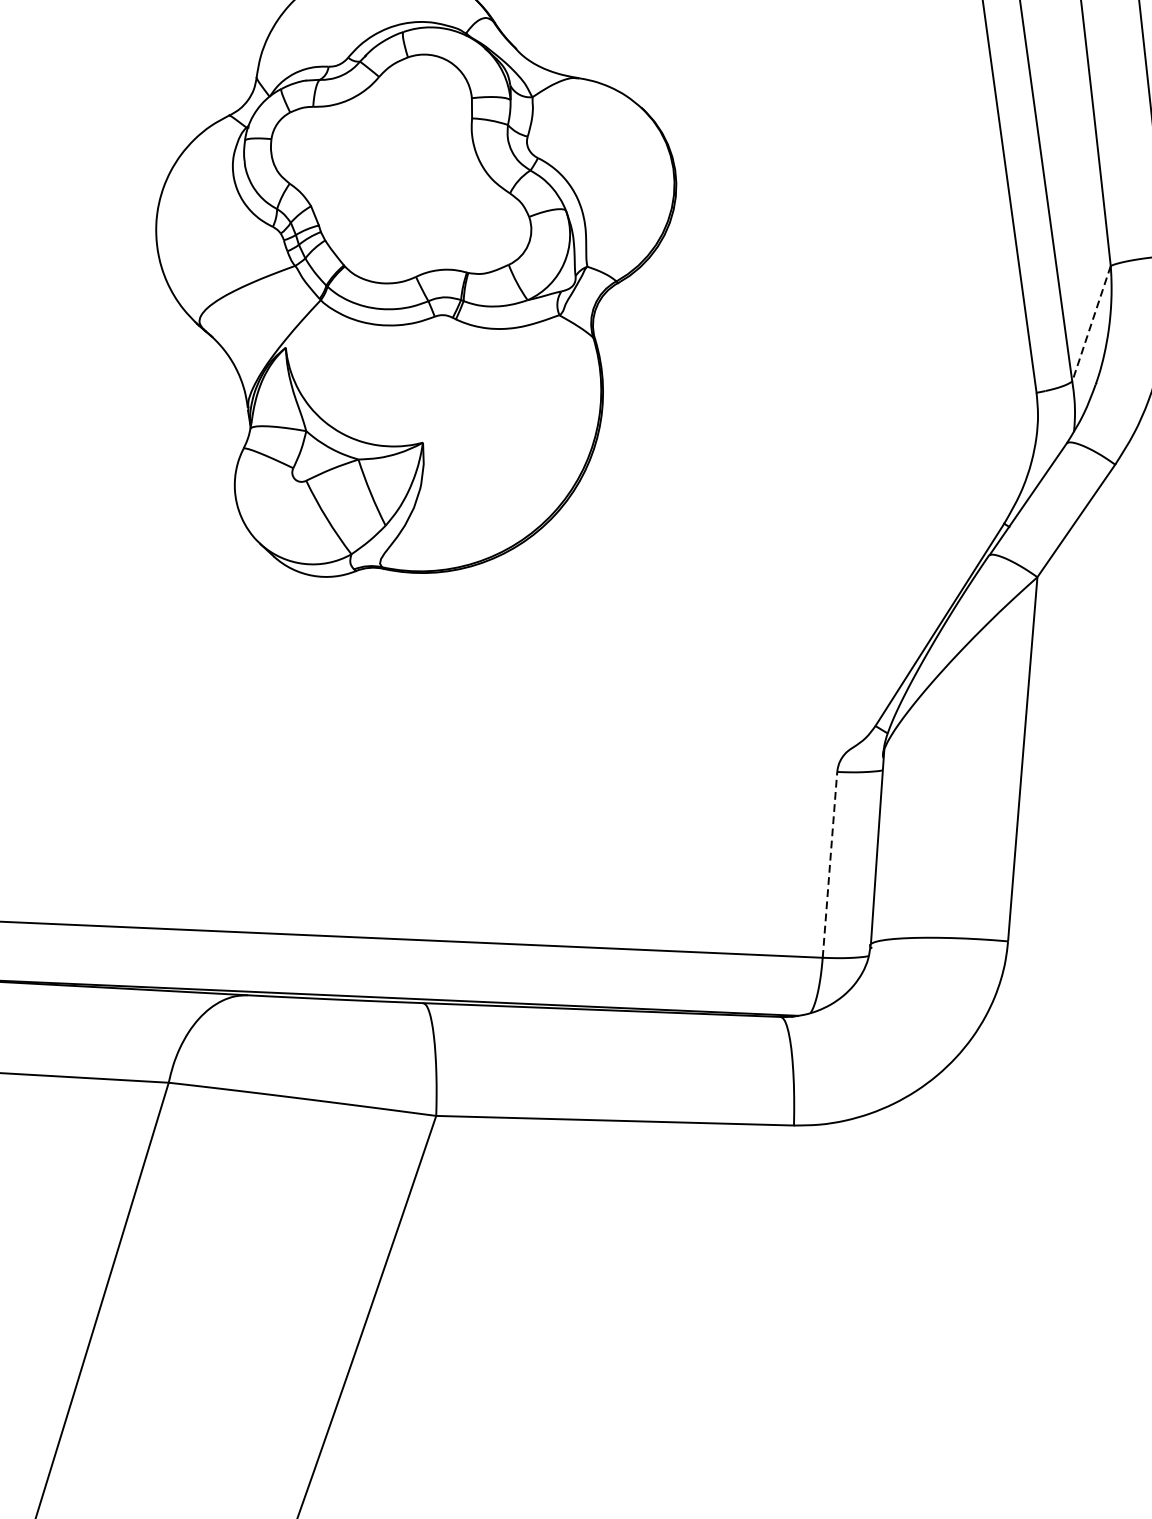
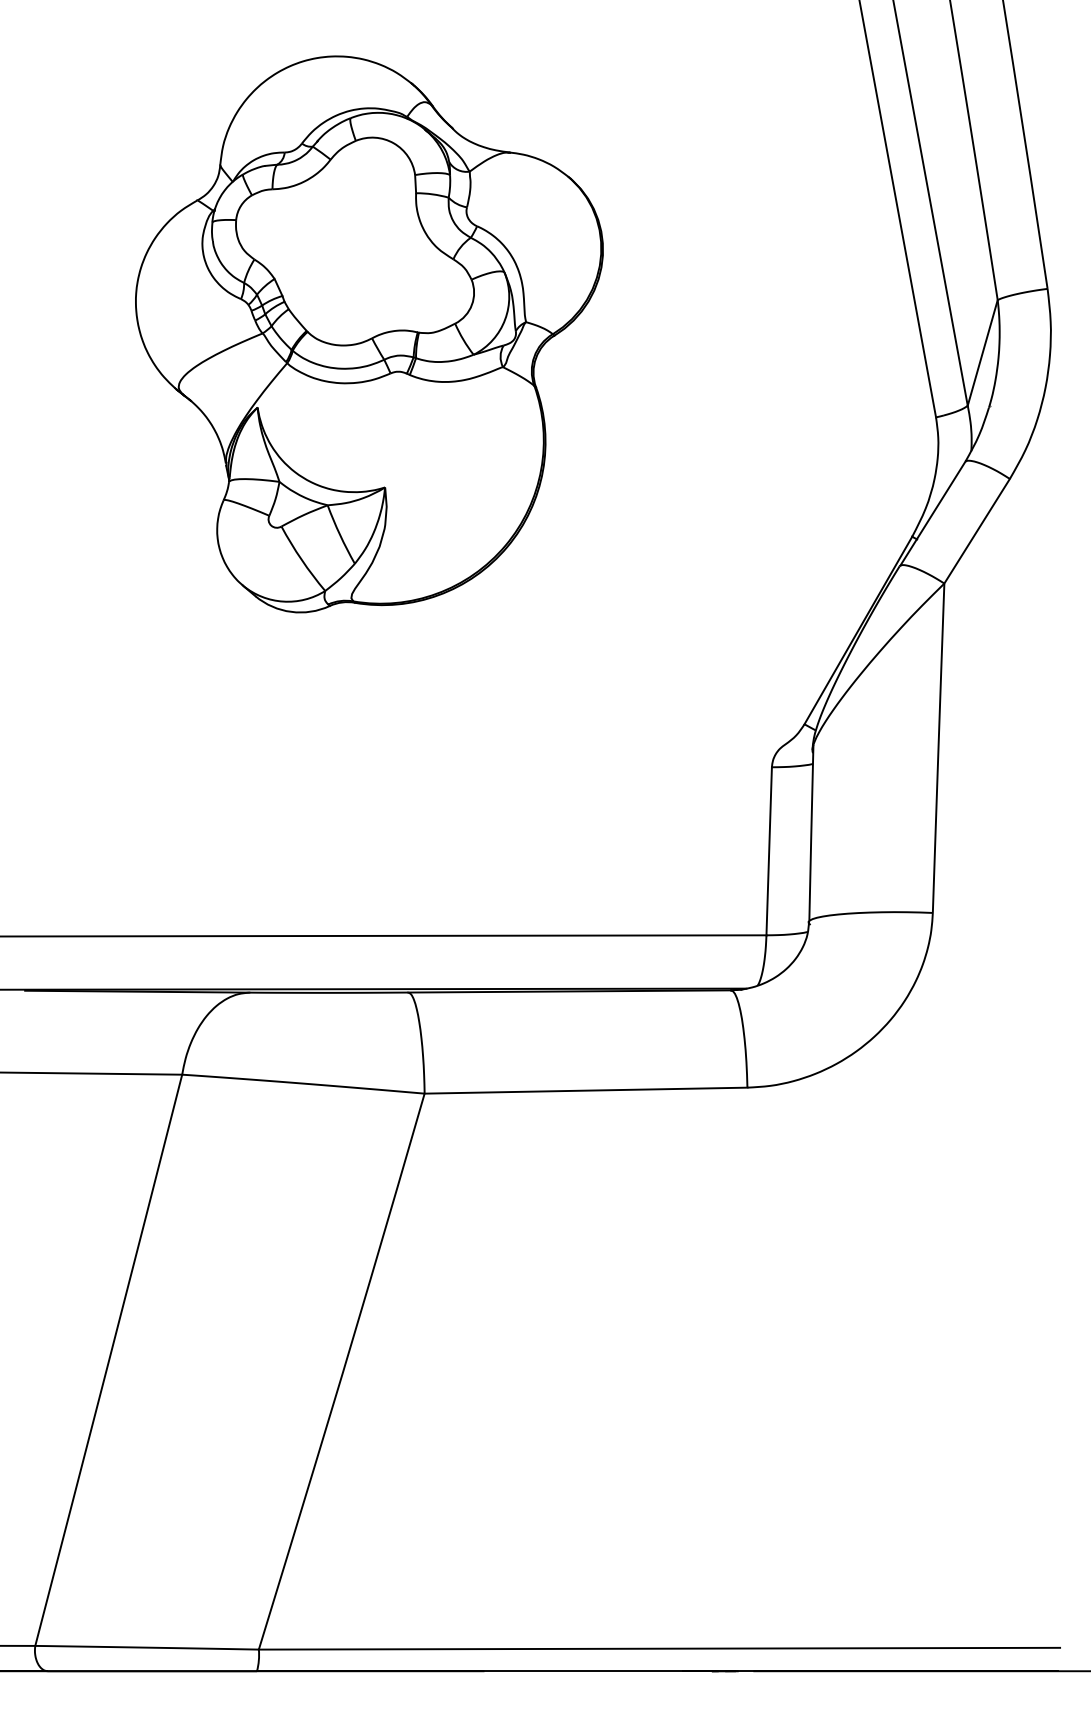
line: (1091, 323) -> (982, 352), dashed -> solid
line: (830, 864) -> (769, 850), dashed -> solid

